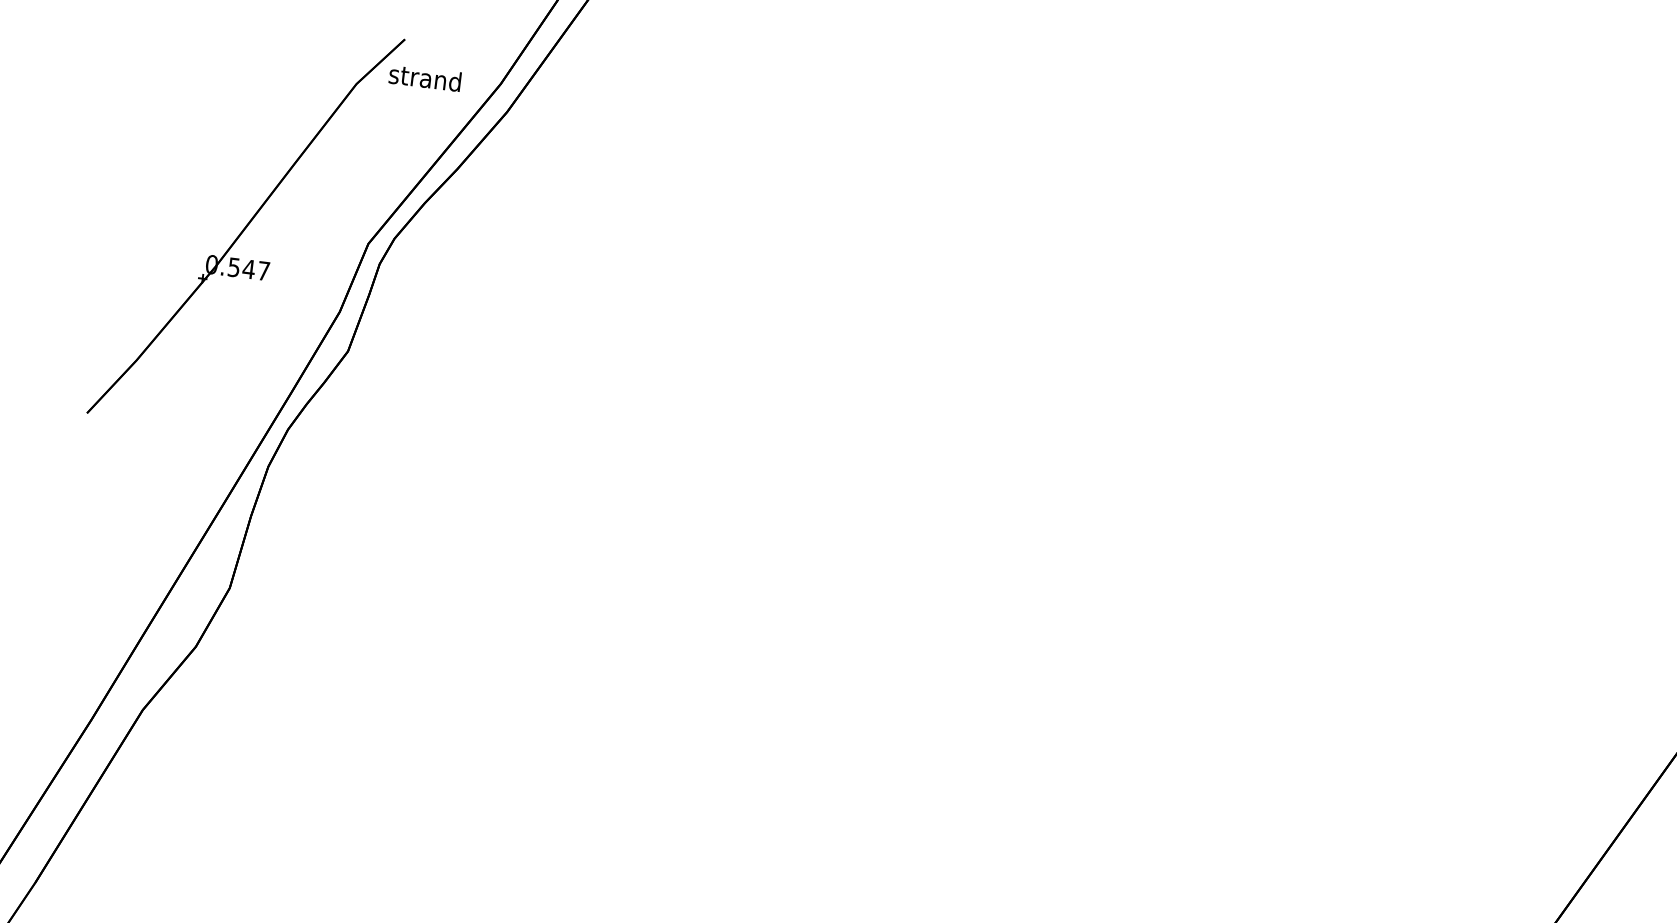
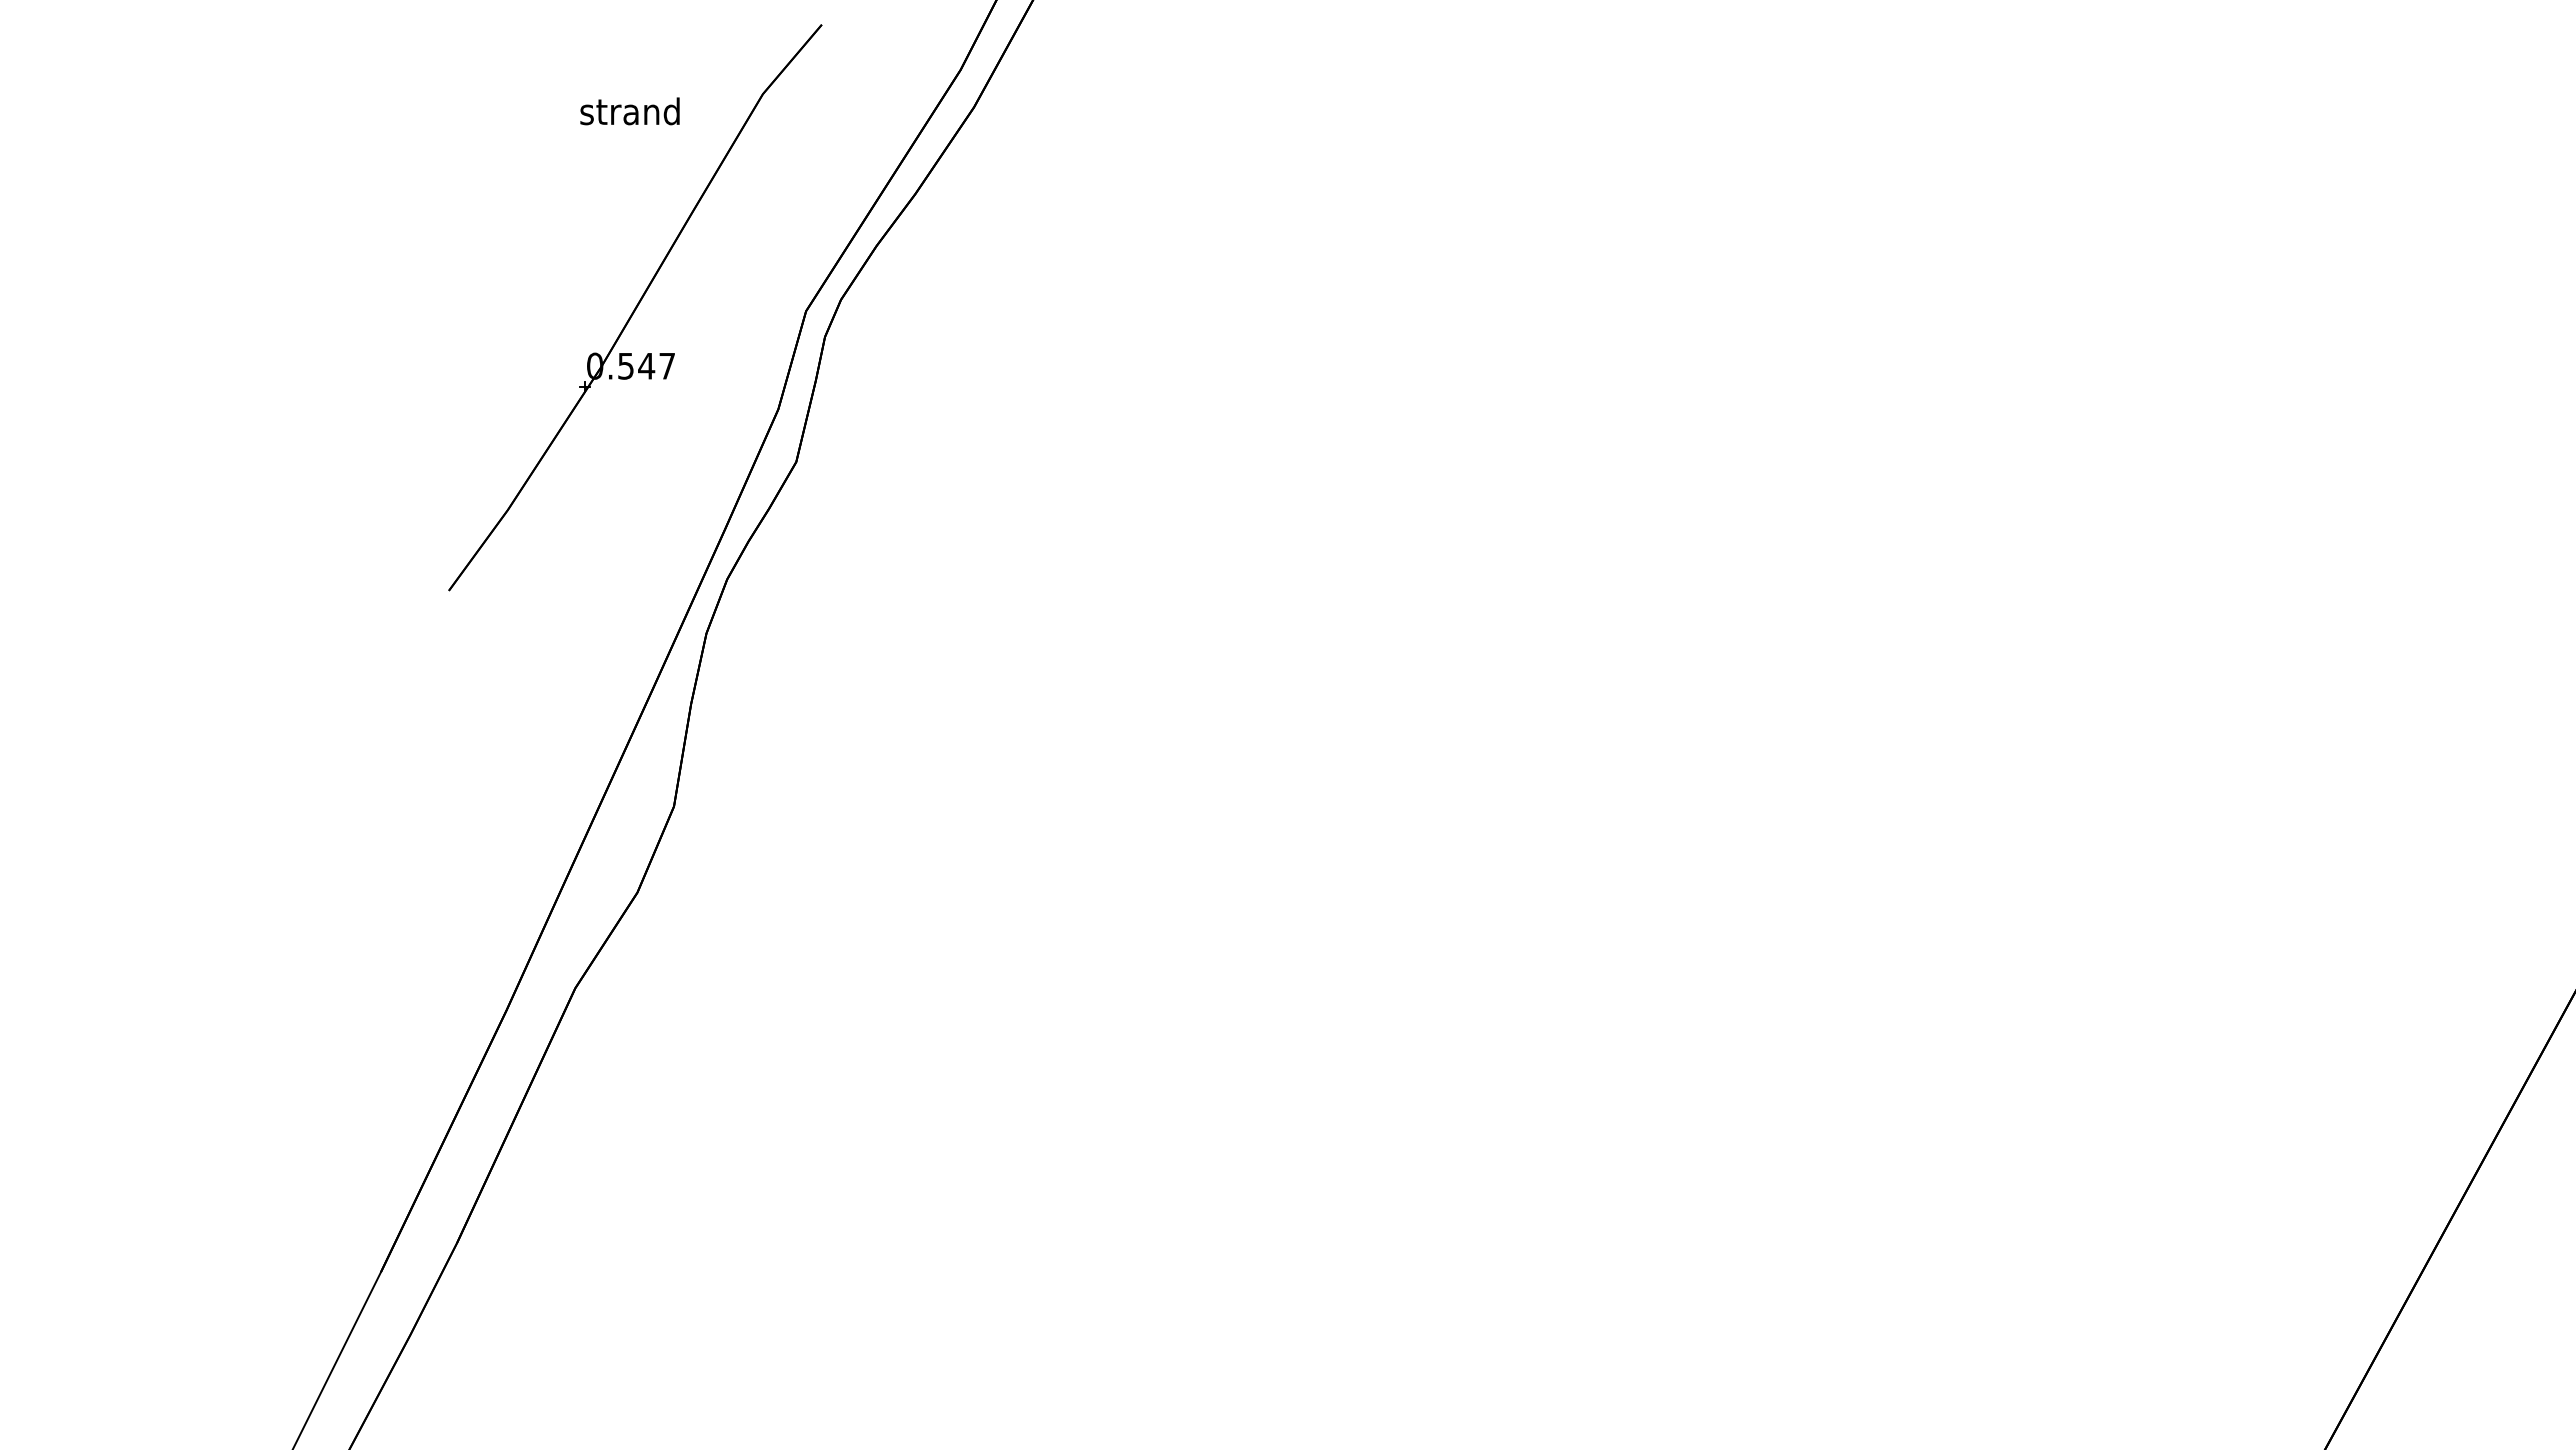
text: (424, 78) -> (629, 111), moved

